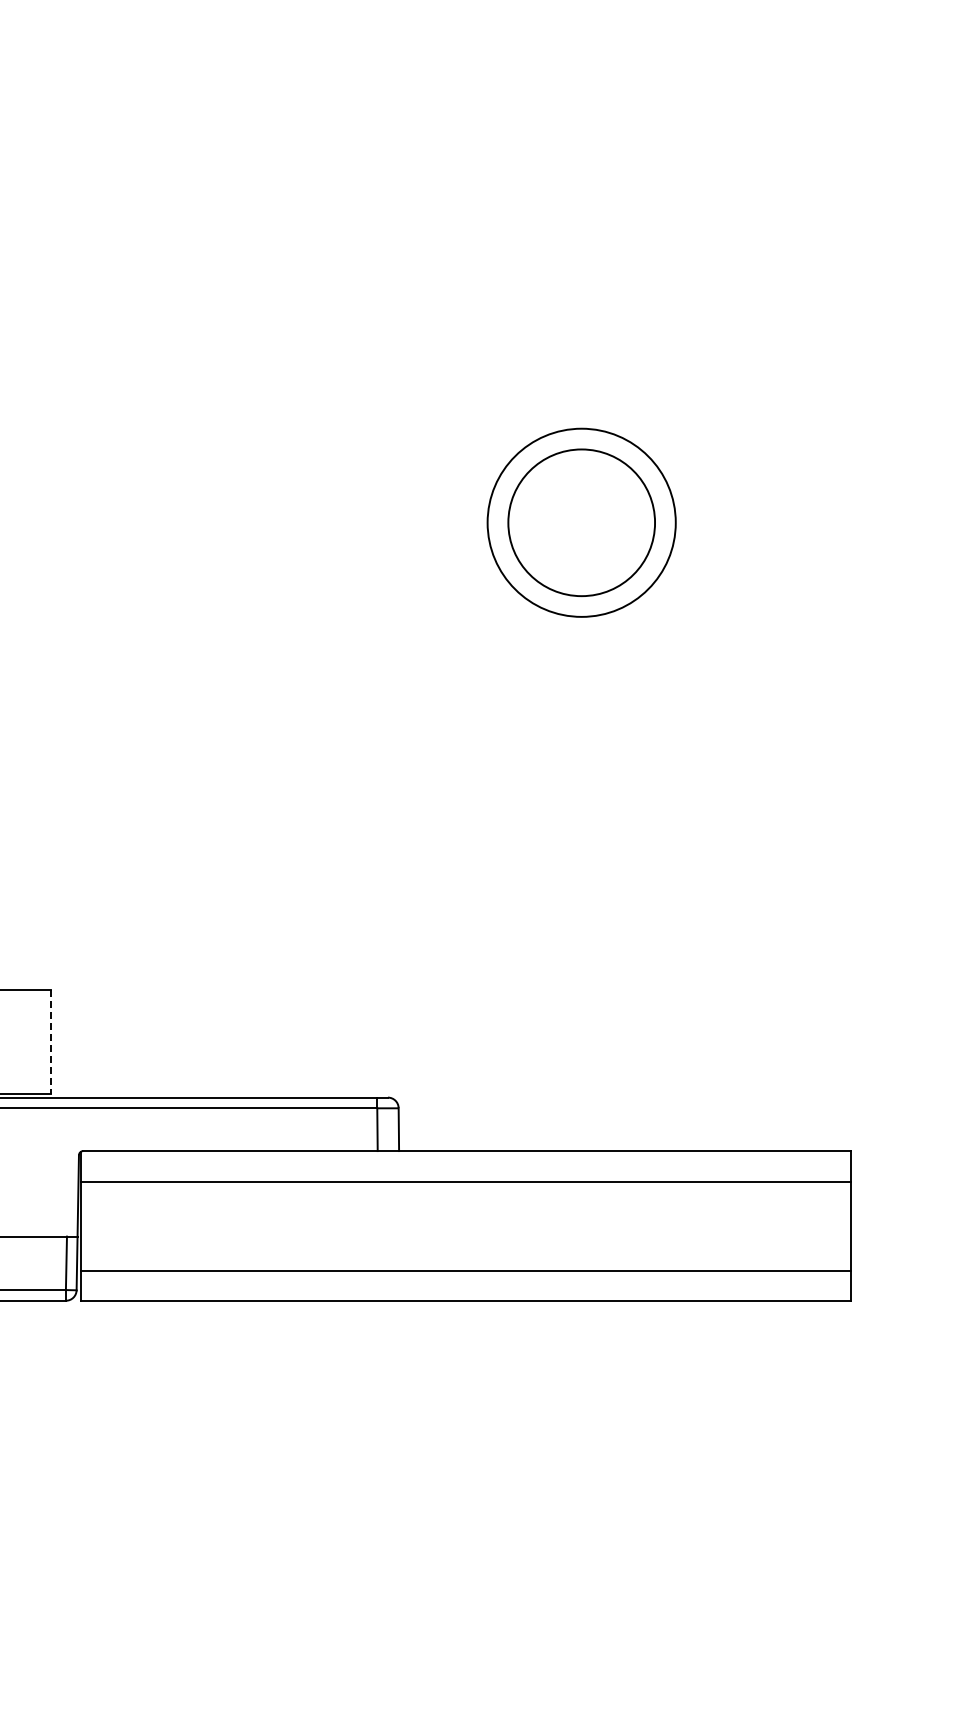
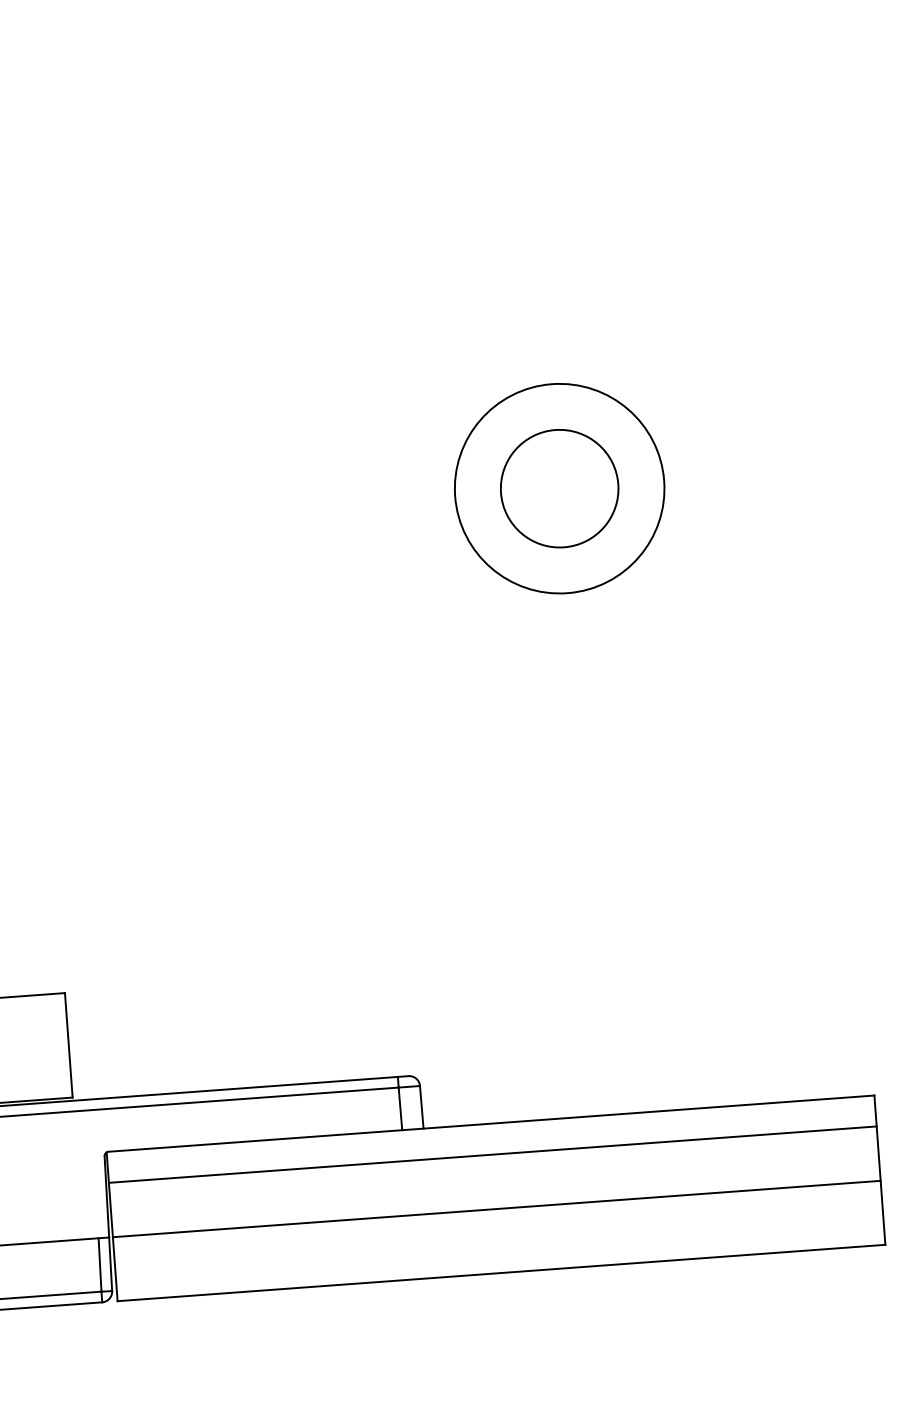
circle: (581, 522) -> (559, 488), size x0.62
circle: (581, 522) -> (559, 488), size x1.43
line: (51, 1042) -> (68, 1045), dashed -> solid
line: (466, 1270) -> (497, 1208), moved

